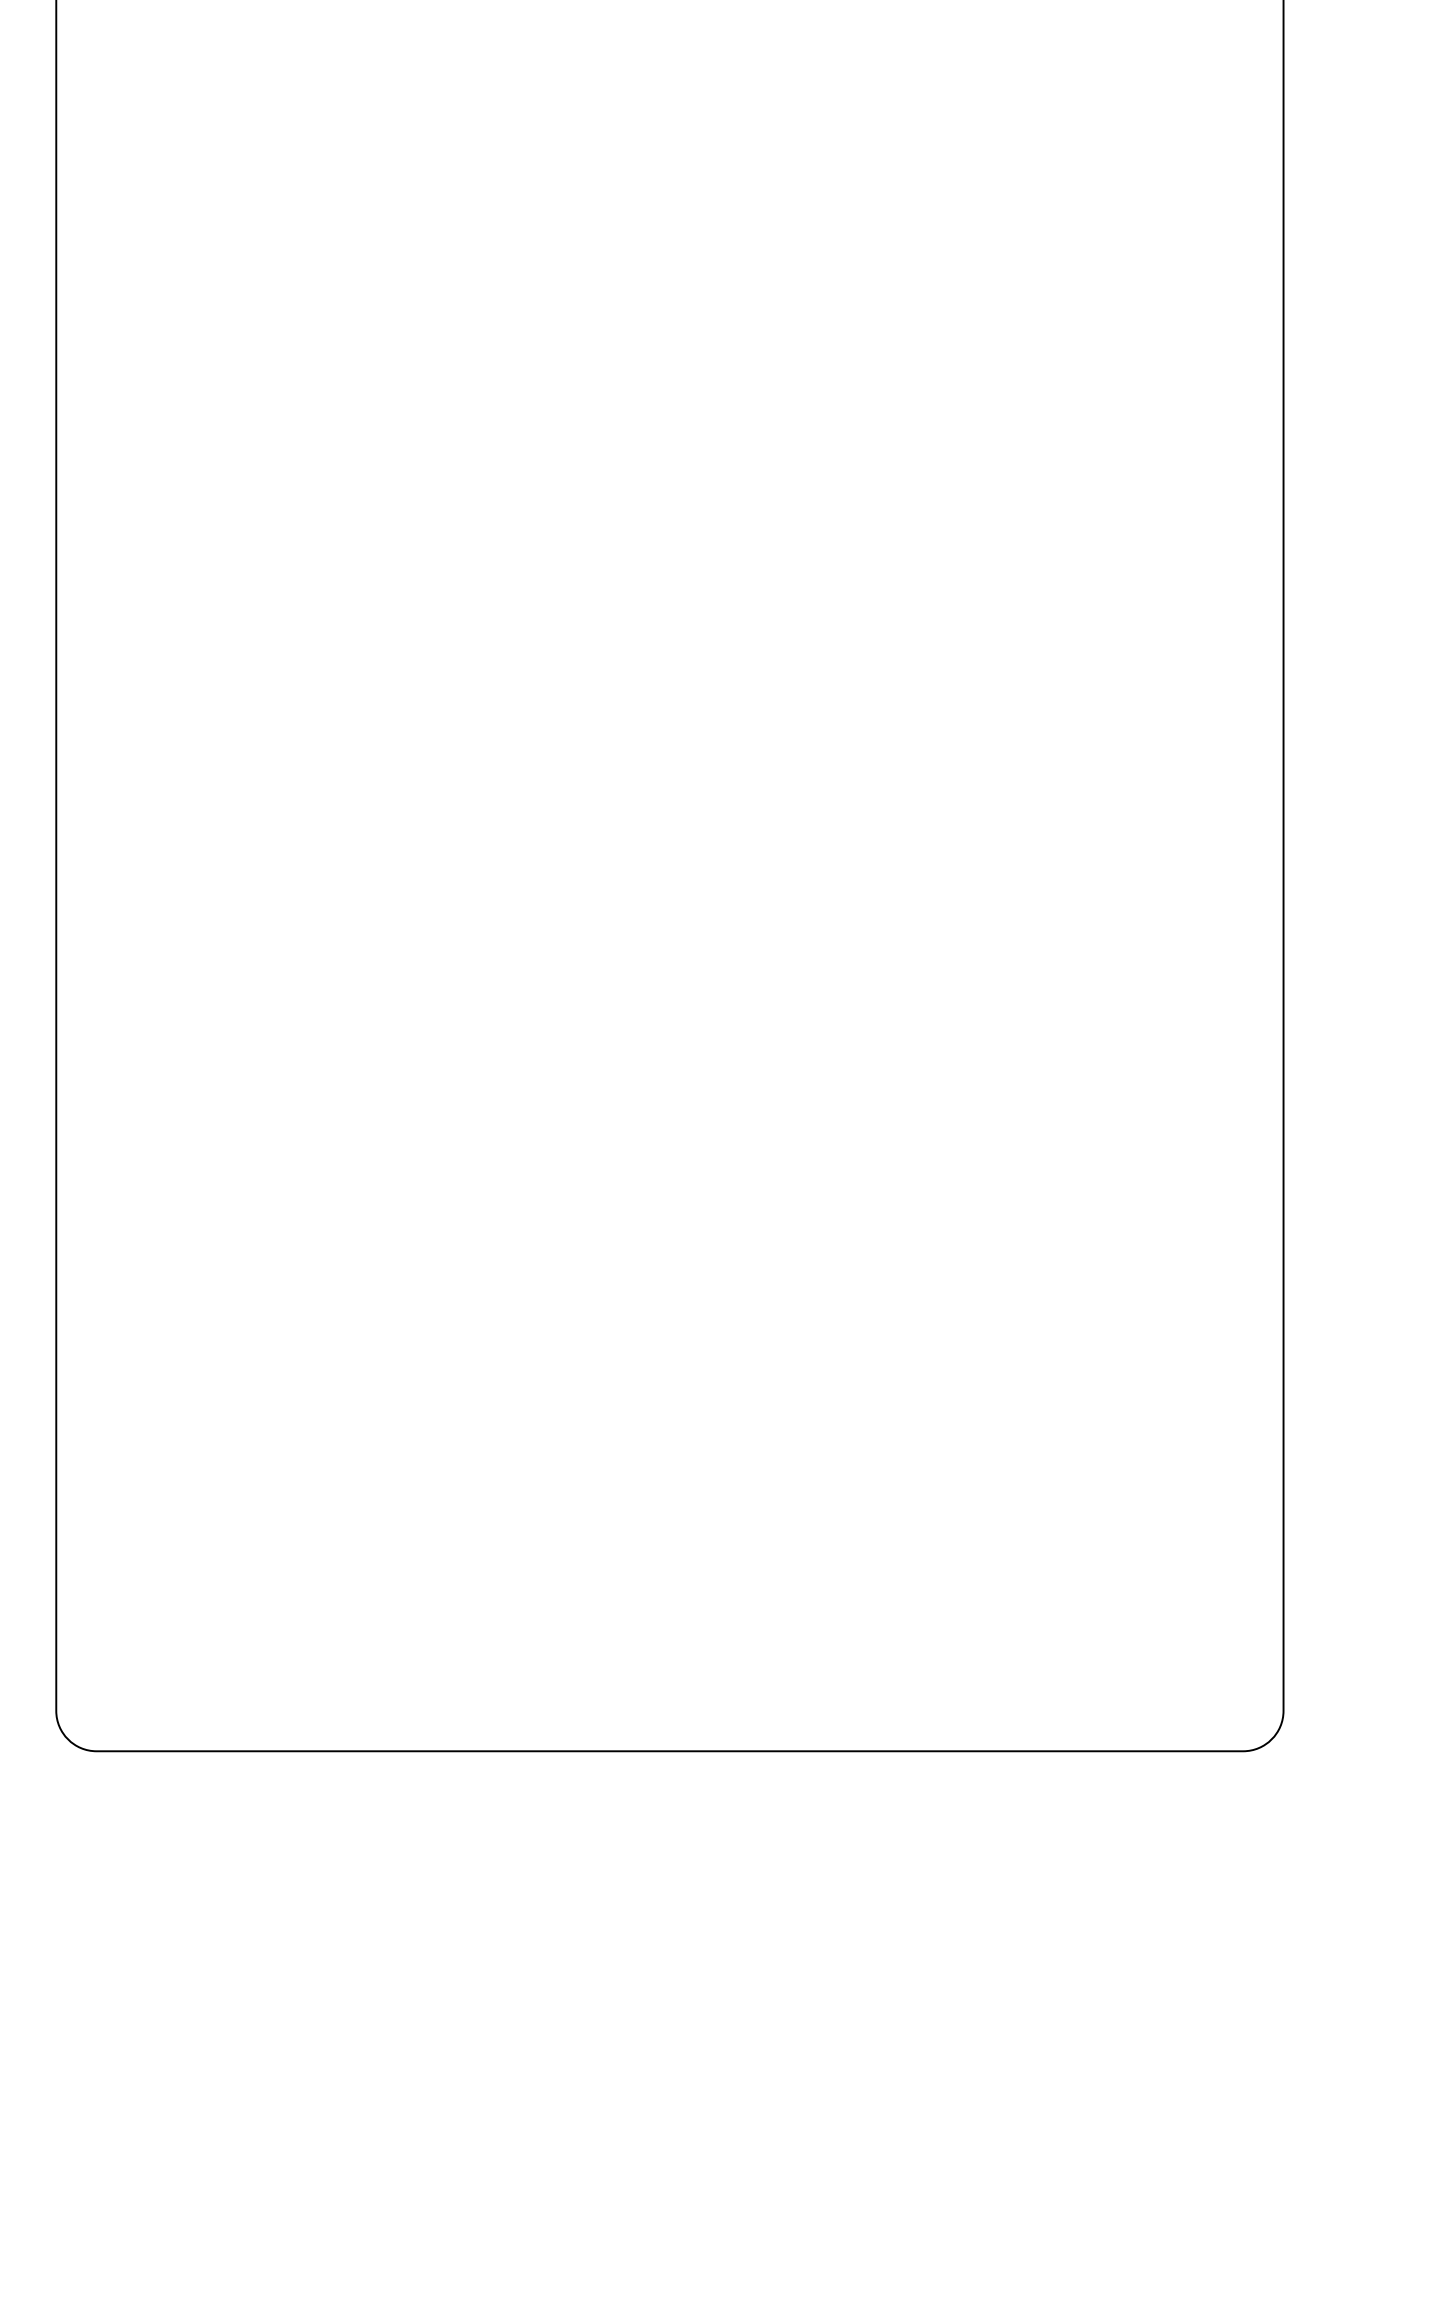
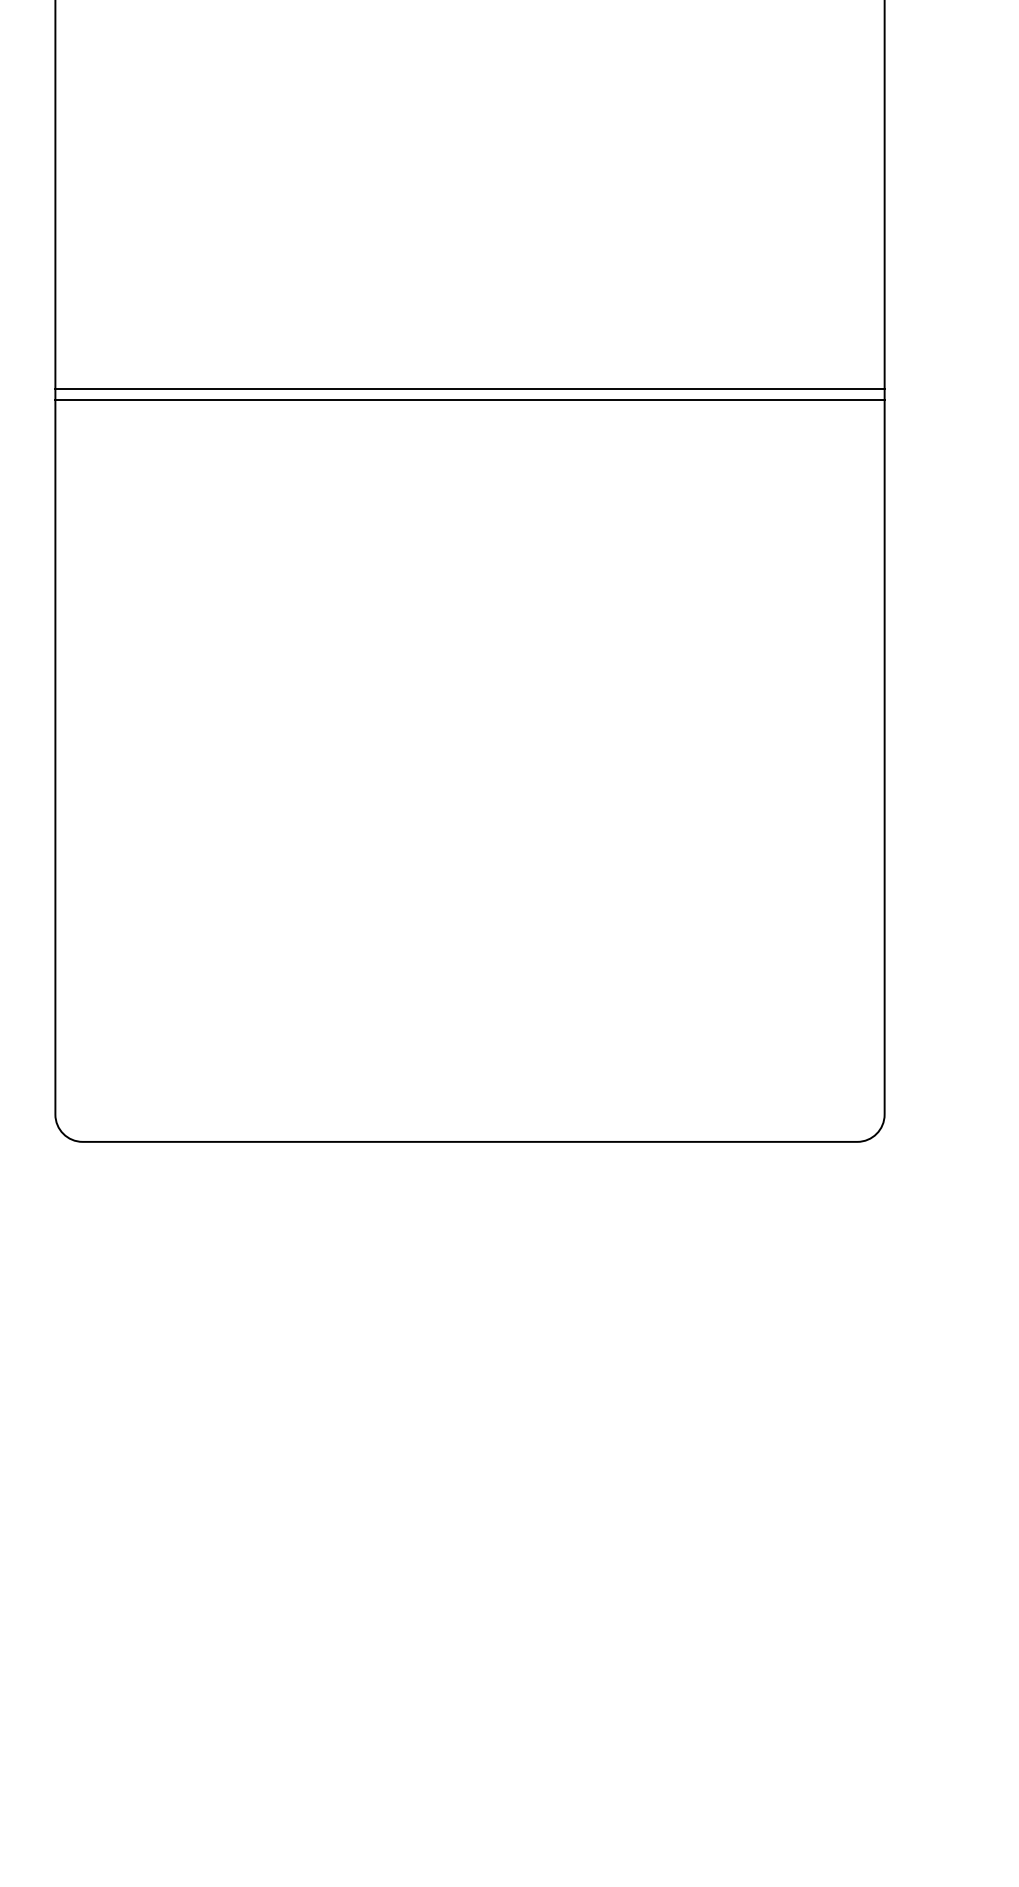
line: (669, 637) -> (469, 389), added
line: (669, 652) -> (469, 399), added

